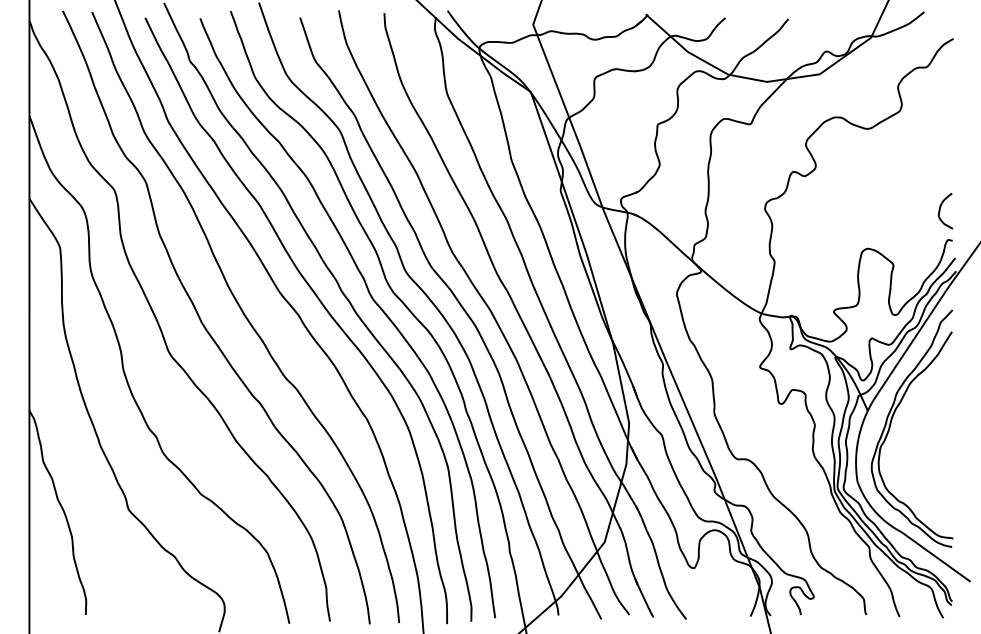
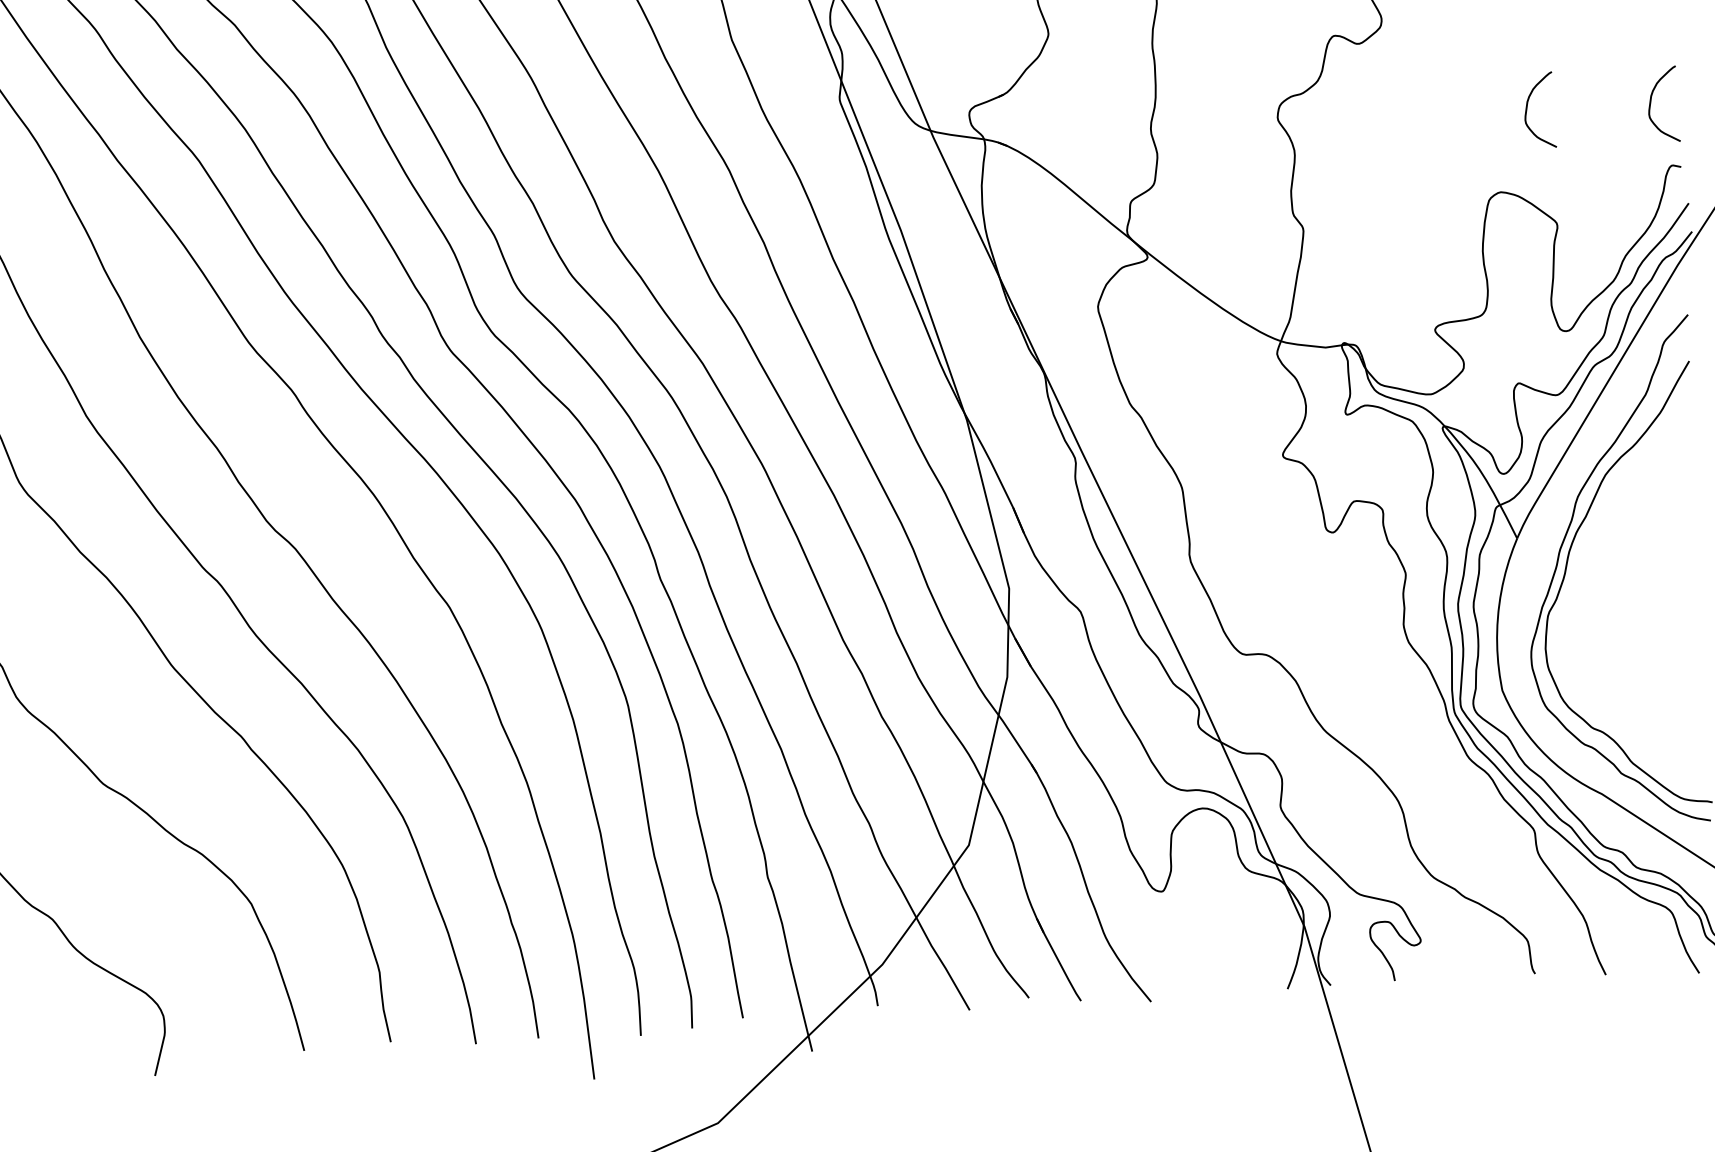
curve: (882, 211) -> (1528, 111), added

